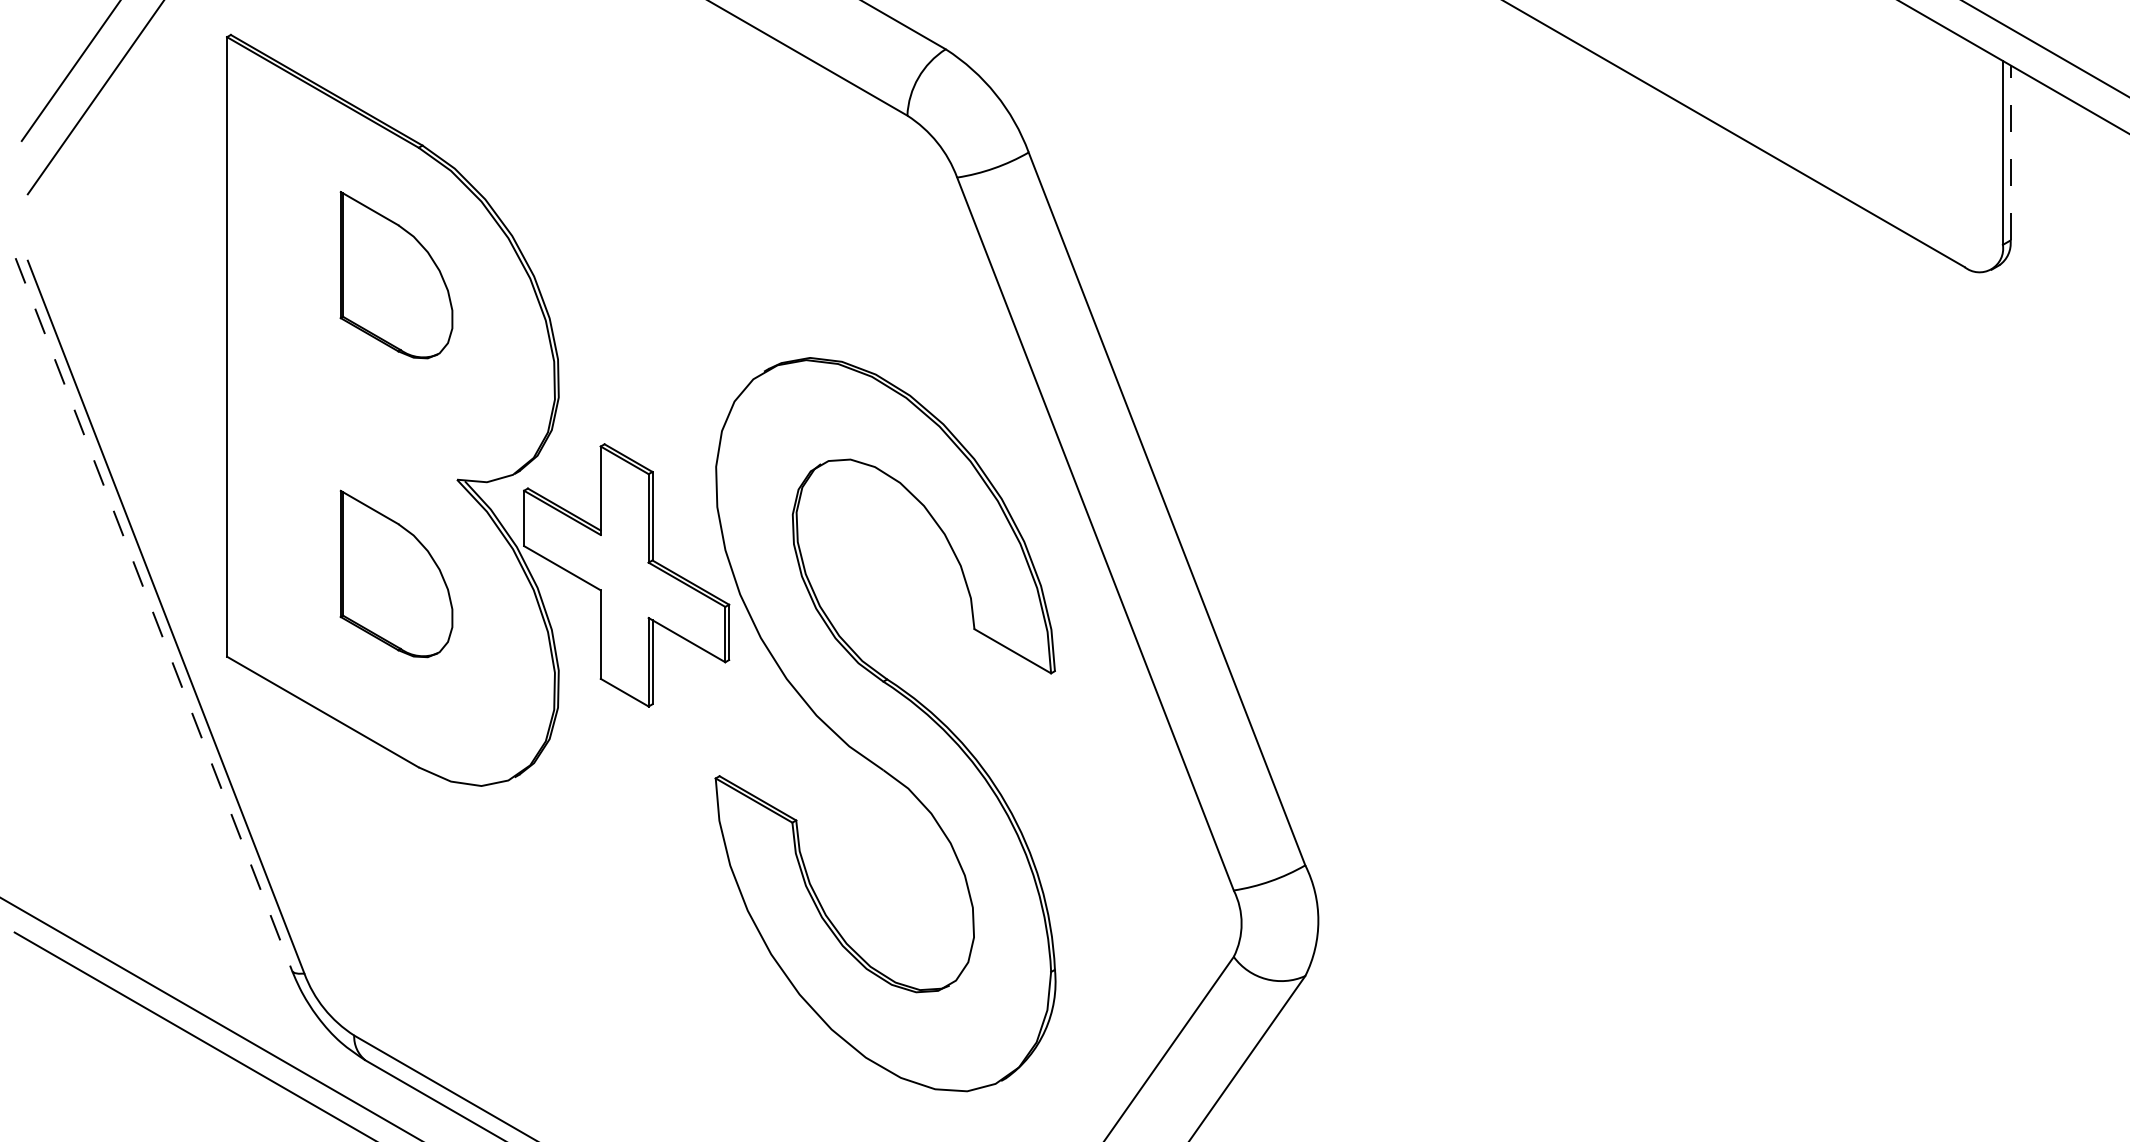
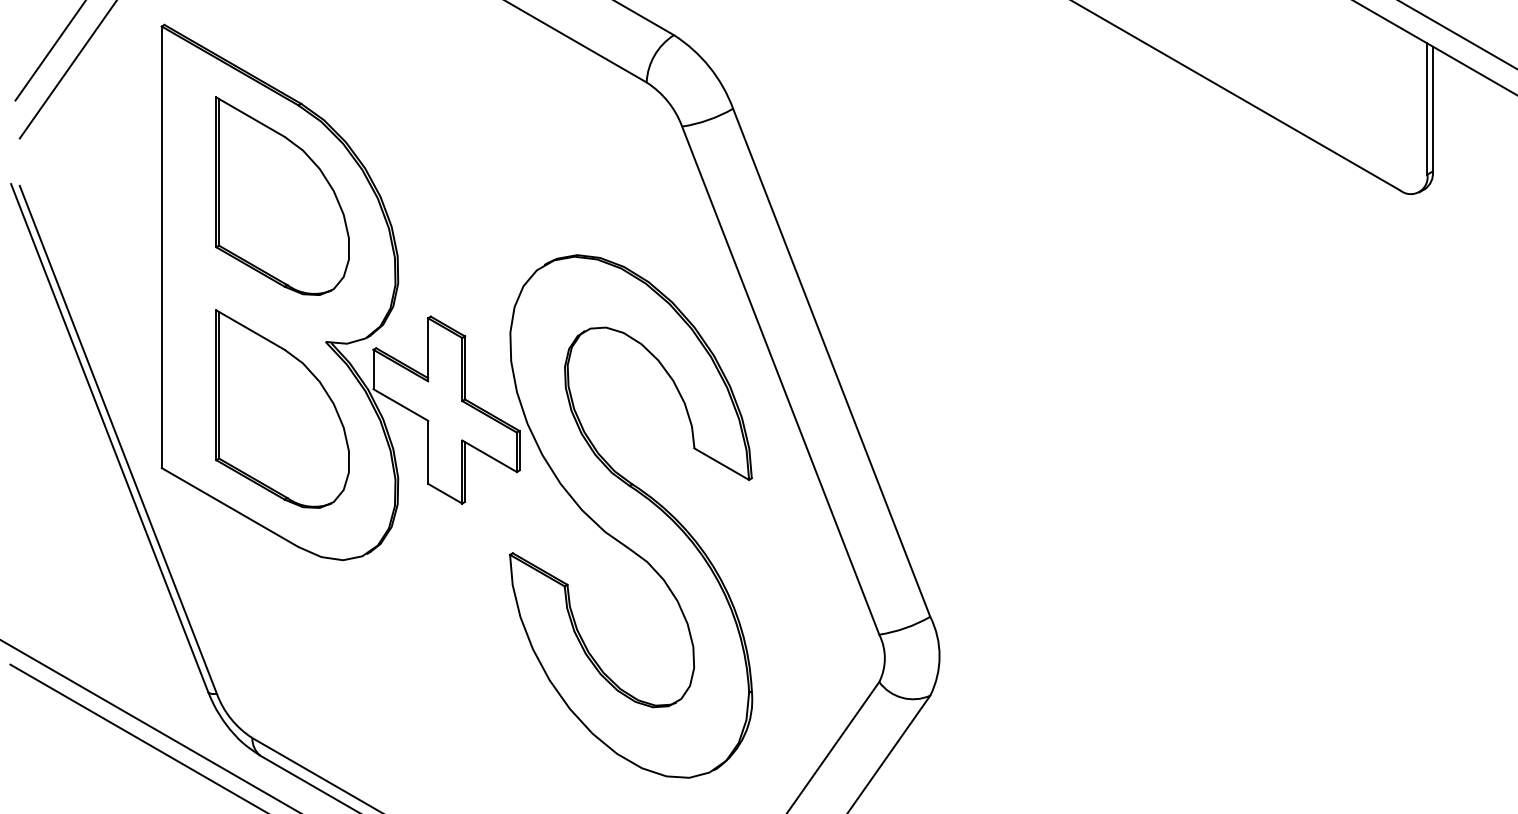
line: (2010, 152) -> (1432, 108), dashed -> solid
part: (396, 274) -> (282, 195), size x1.67
part: (396, 573) -> (282, 408), size x1.67
line: (154, 615) -> (110, 438), dashed -> solid

